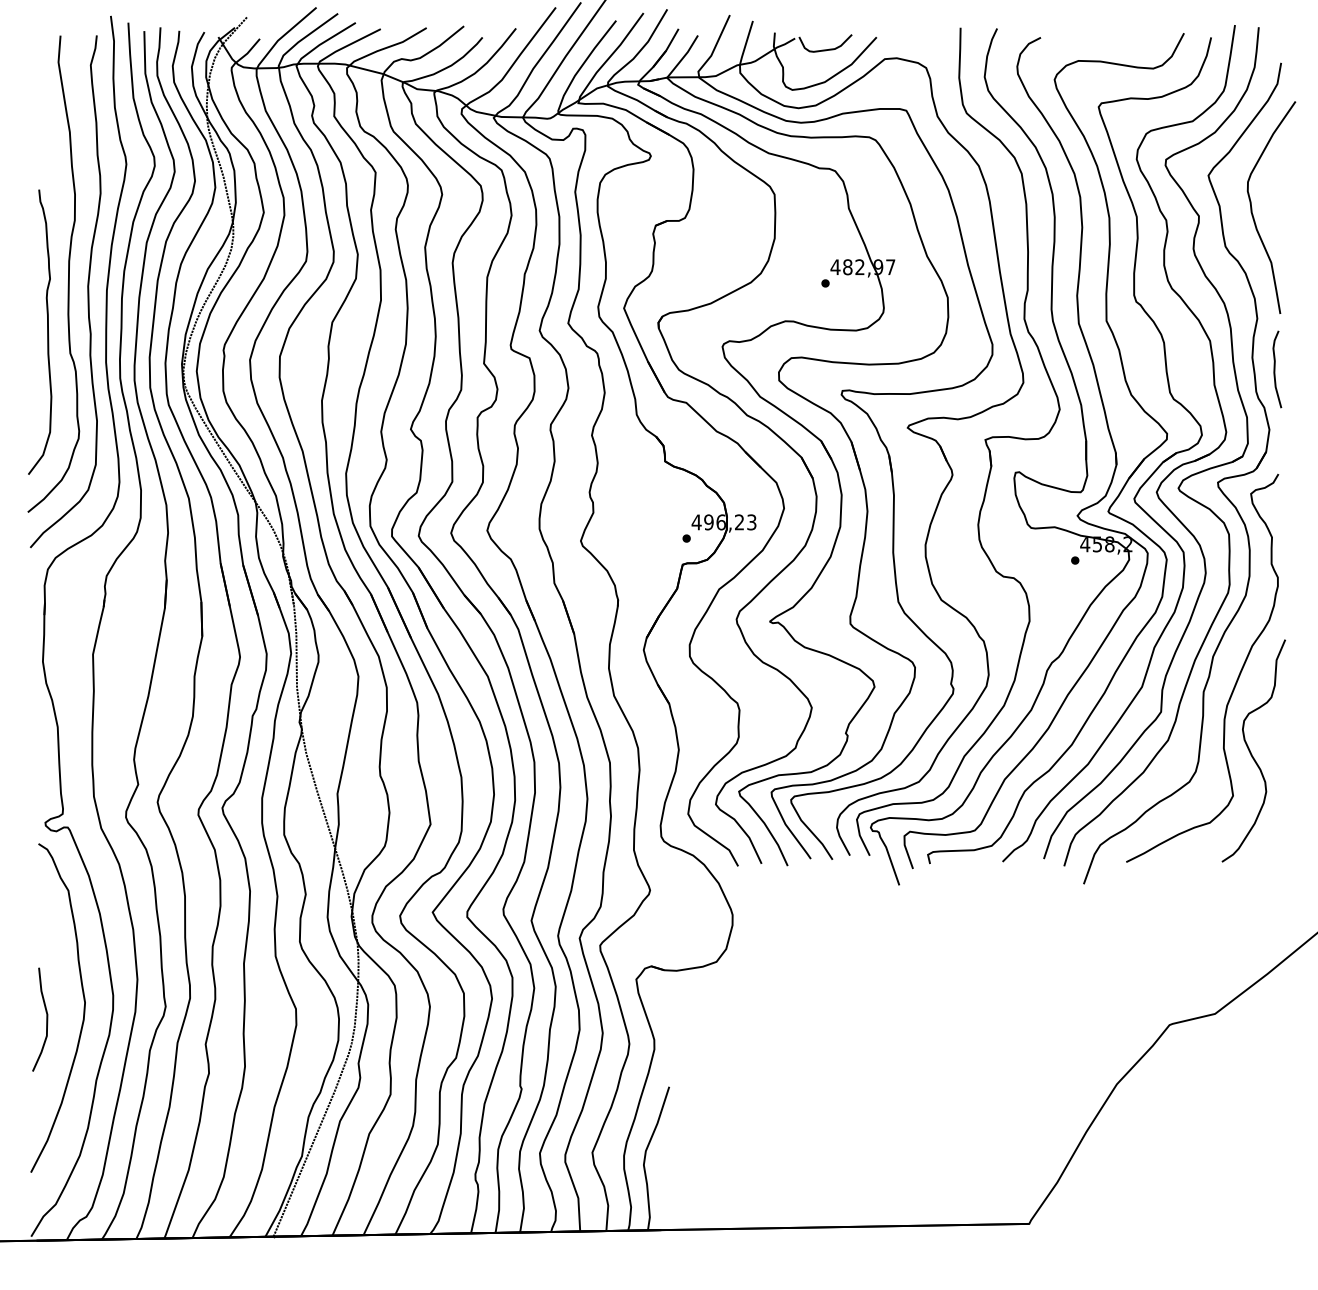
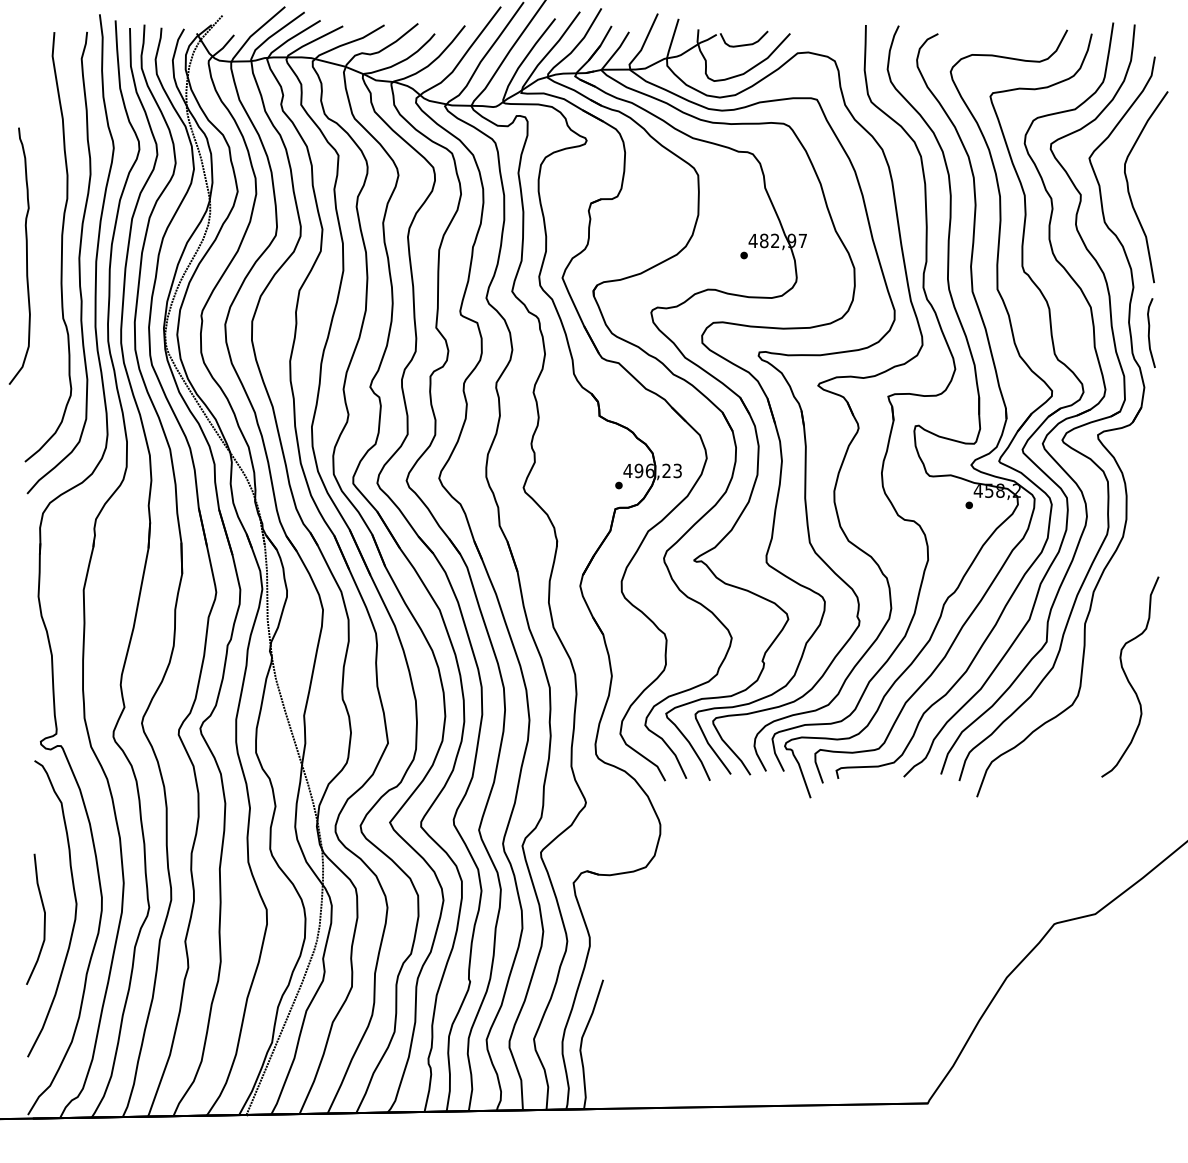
part: (47, 331) -> (26, 255), moved
part: (1236, 679) -> (1114, 612), removed
part: (40, 1019) -> (36, 919), size x1.4

